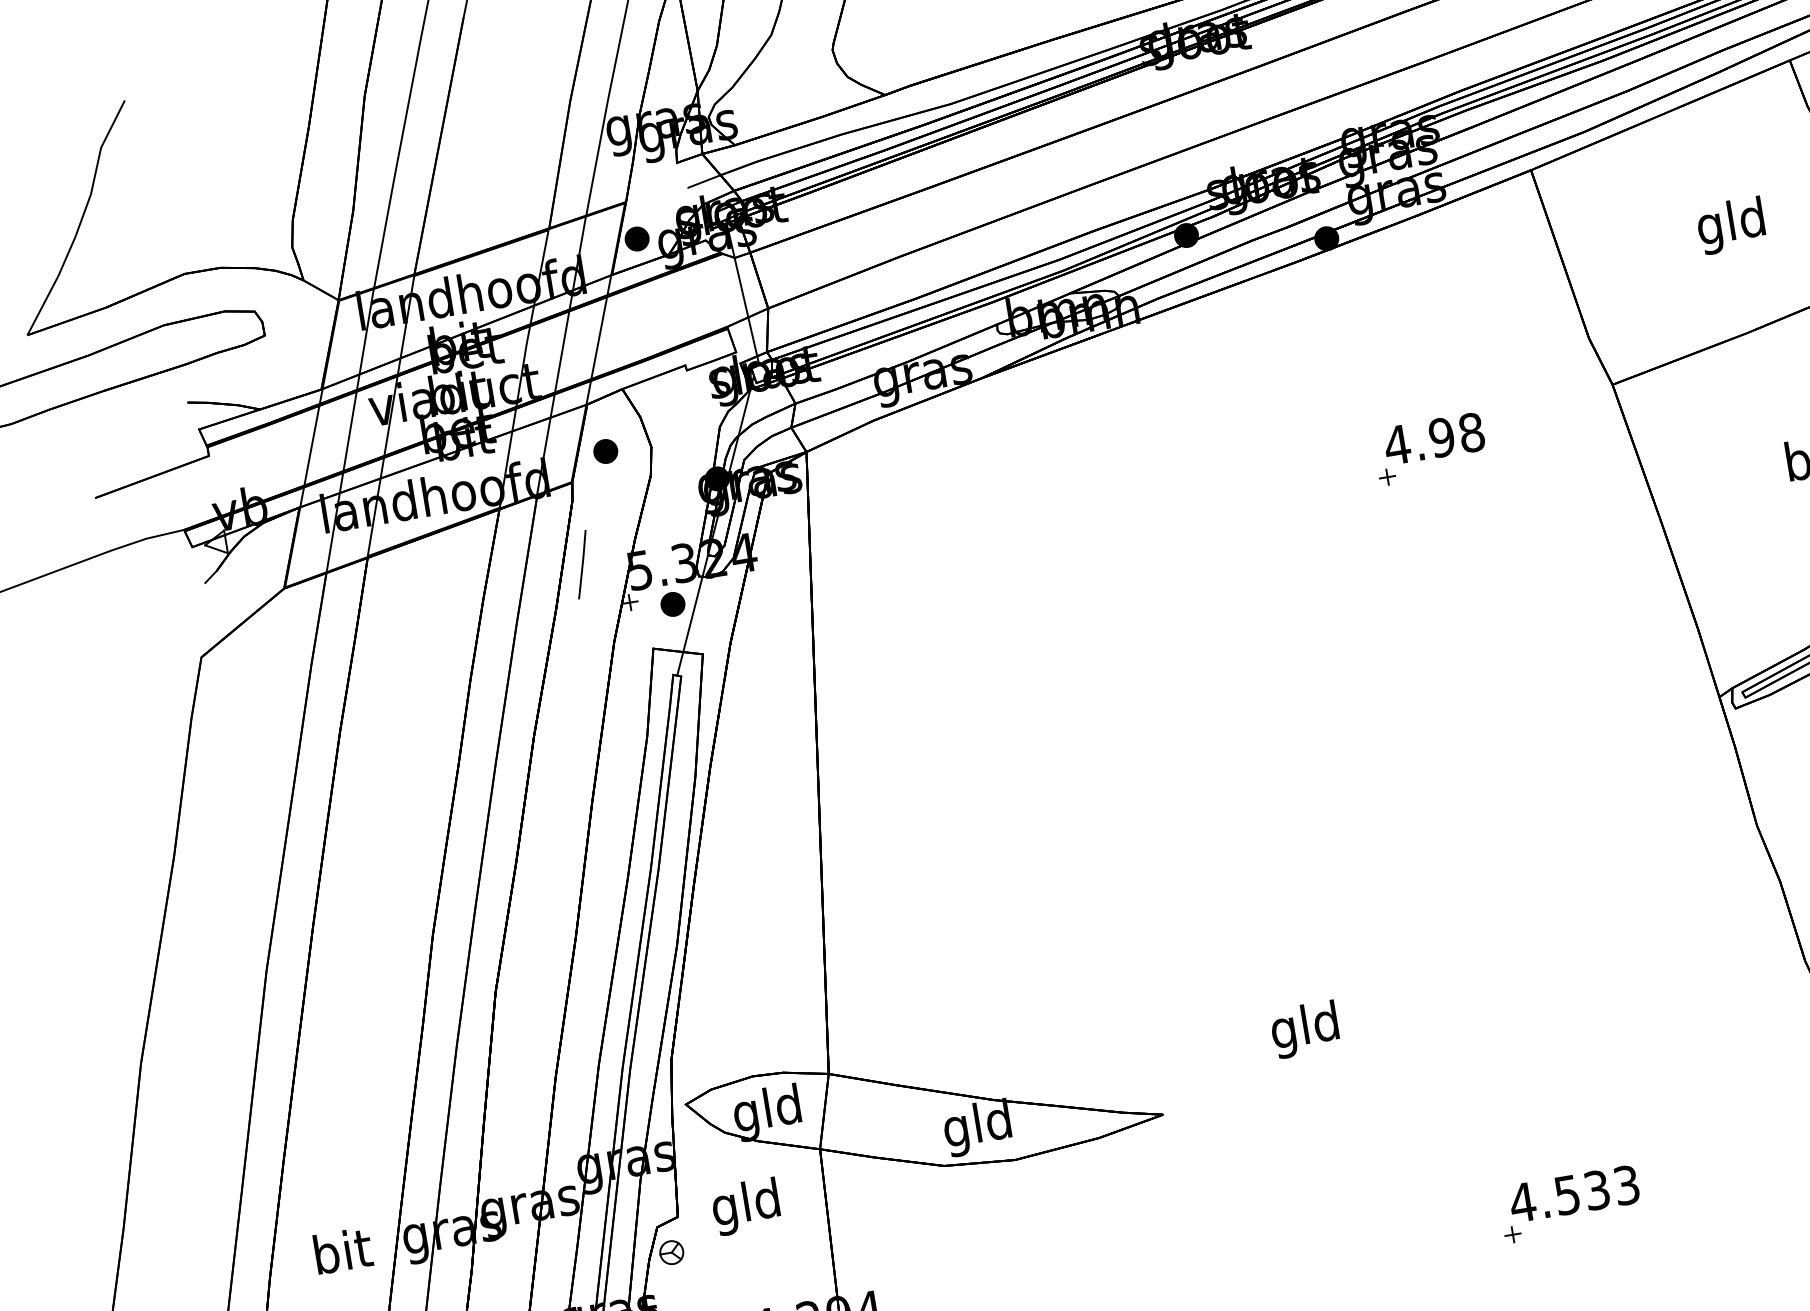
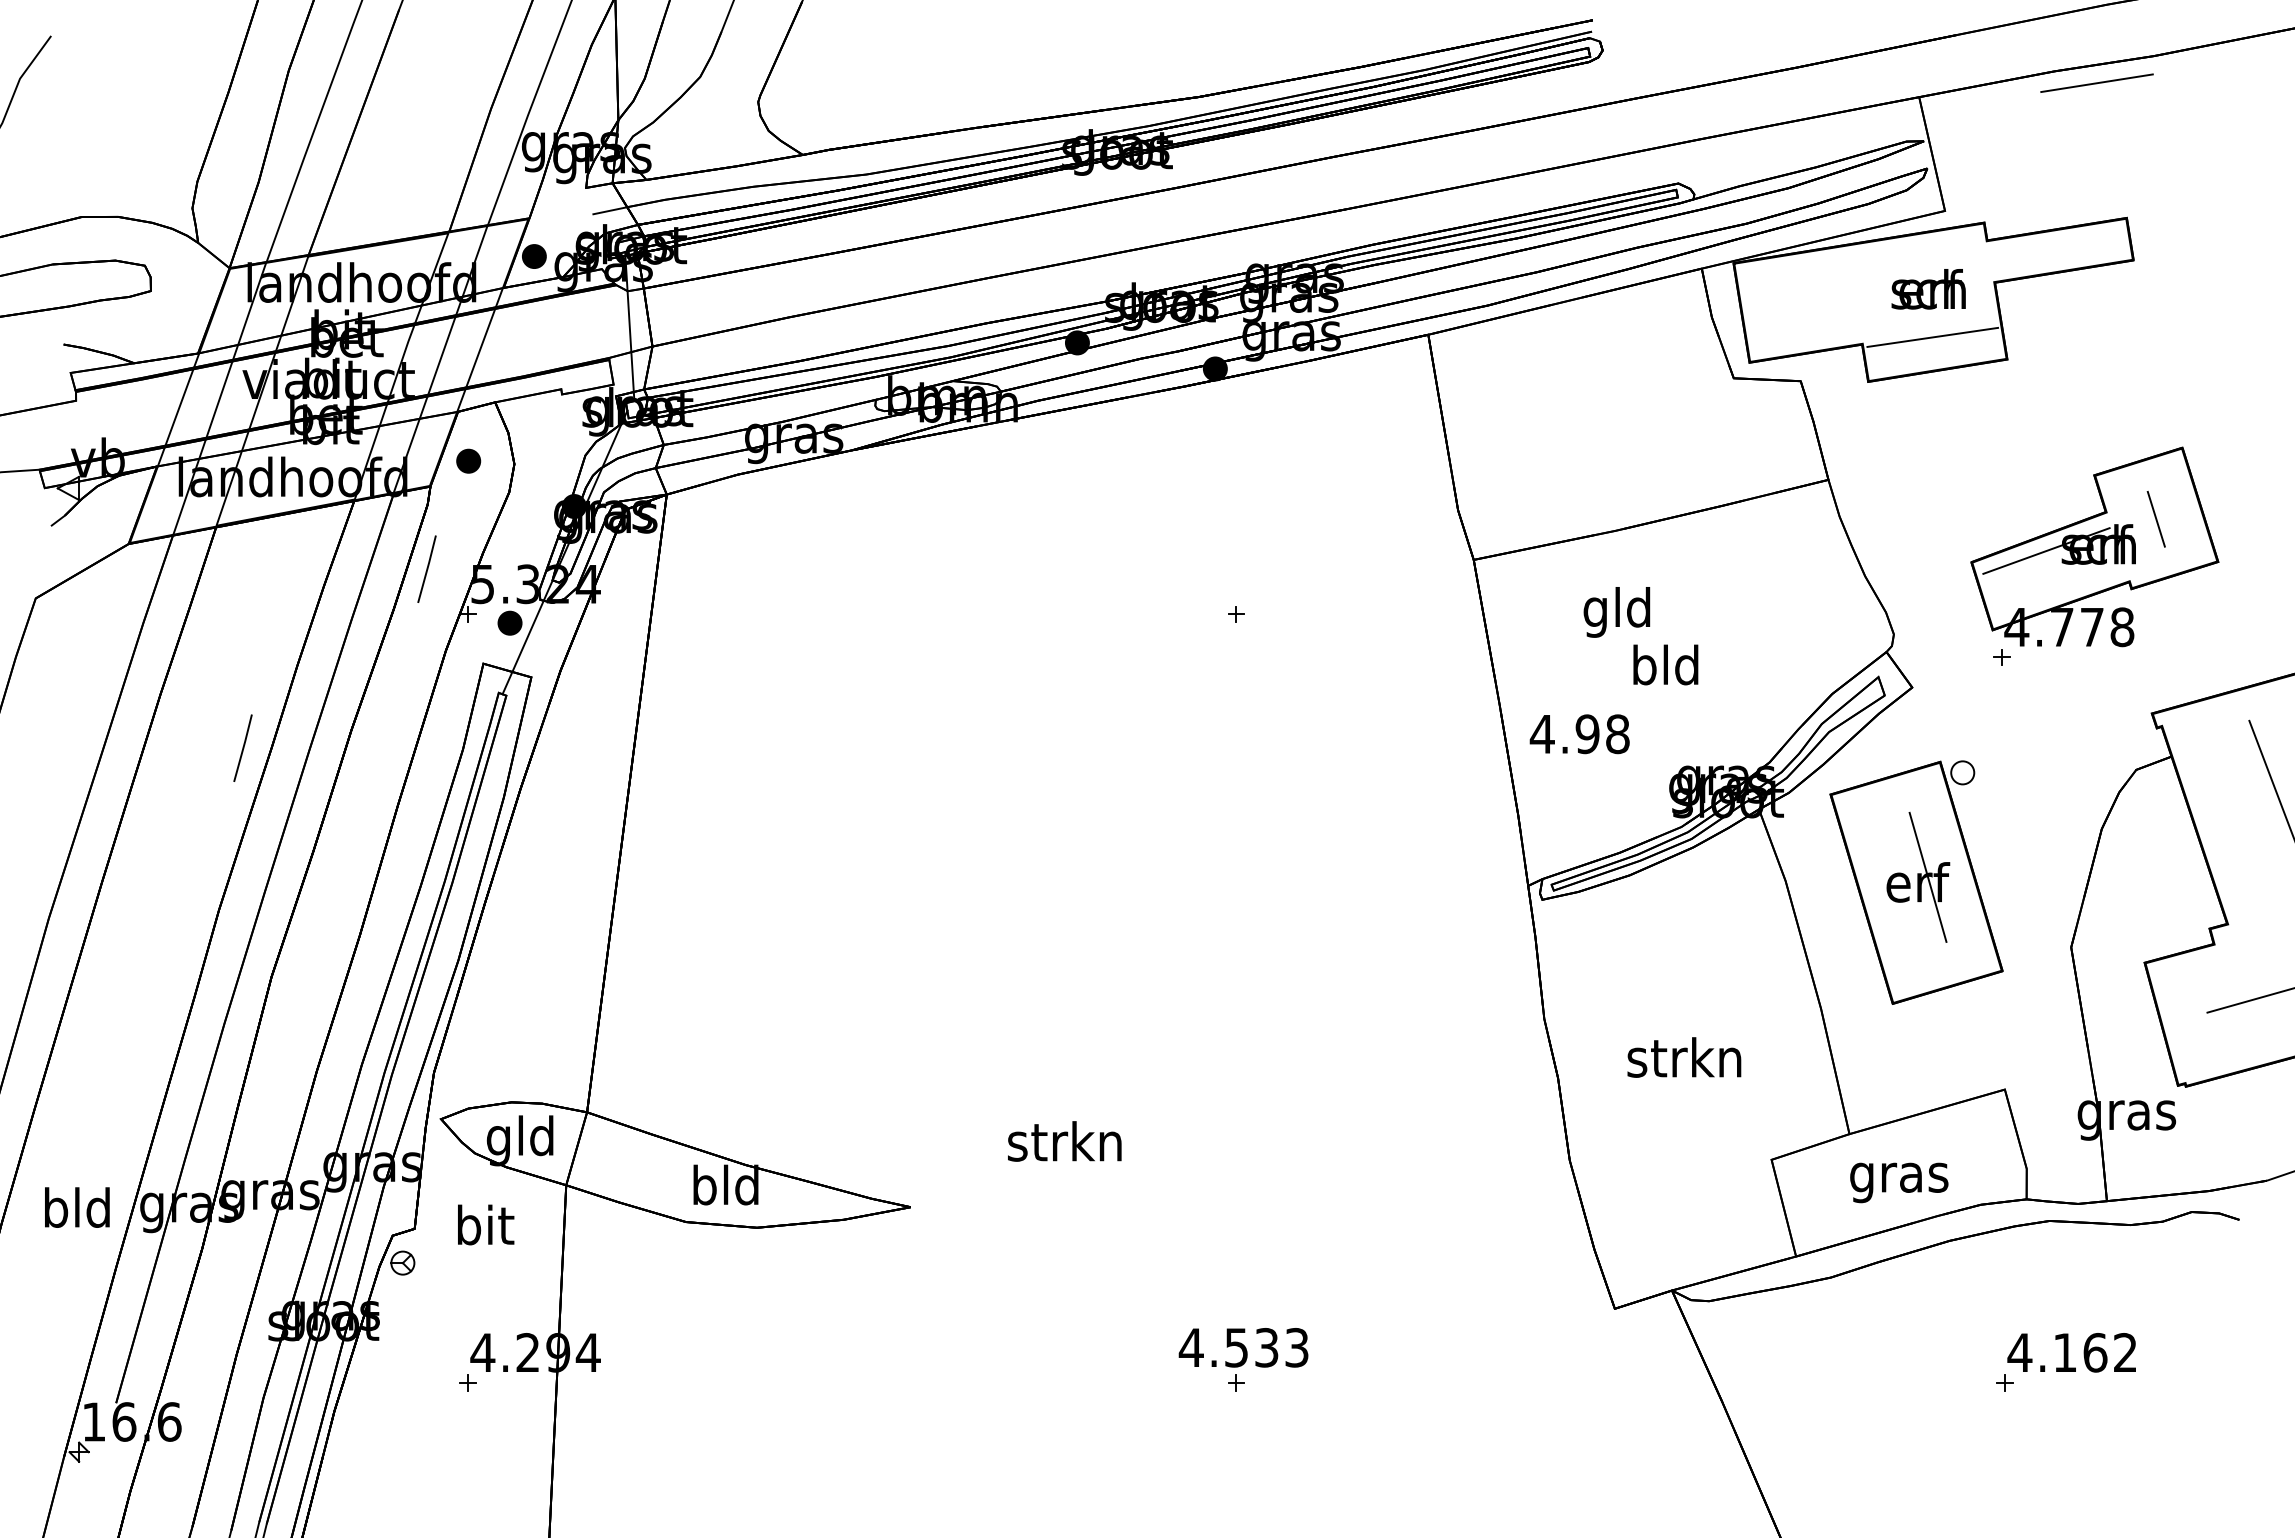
text: (1730, 226) -> (1616, 612), moved
text: (1433, 439) -> (1579, 734), moved
line: (429, 770) -> (242, 747), added
text: (1304, 1029) -> (1064, 1146), gld -> strkn
text: (957, 1130) -> (704, 1189), gld -> bld
text: (1574, 1193) -> (1243, 1347), moved
text: (745, 1206) -> (483, 1229), gld -> bit
text: (341, 1250) -> (77, 1207), bit -> bld

